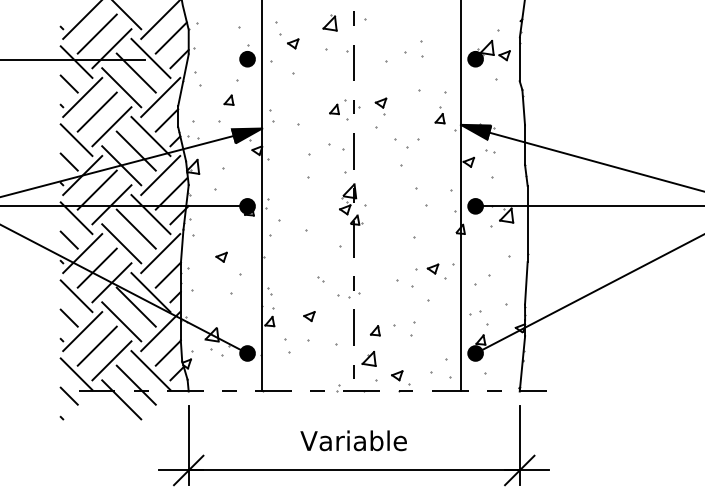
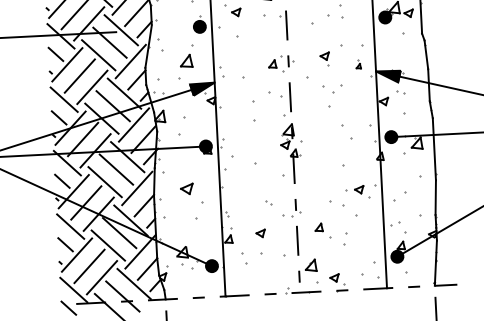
part: (228, 99) -> (186, 60), size x1.6
part: (380, 106) -> (324, 59), moved
part: (439, 115) -> (358, 64), size x0.6
part: (221, 256) -> (186, 188), size x1.4
part: (374, 330) -> (318, 227), moved

